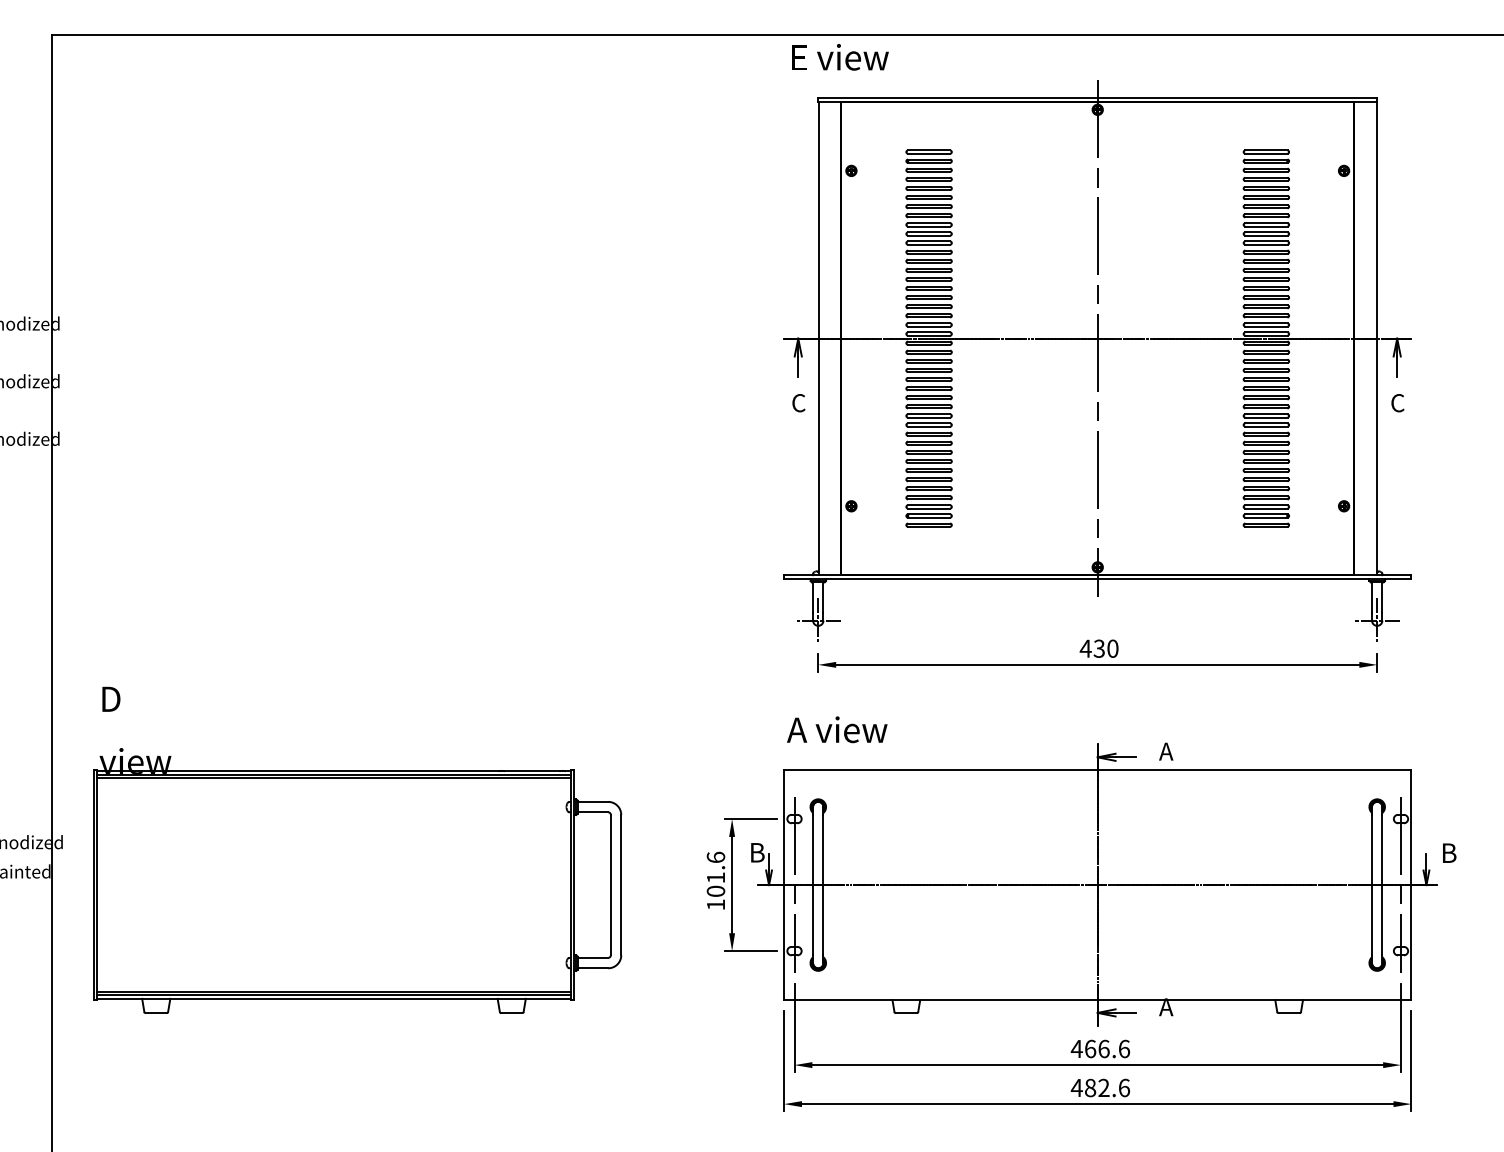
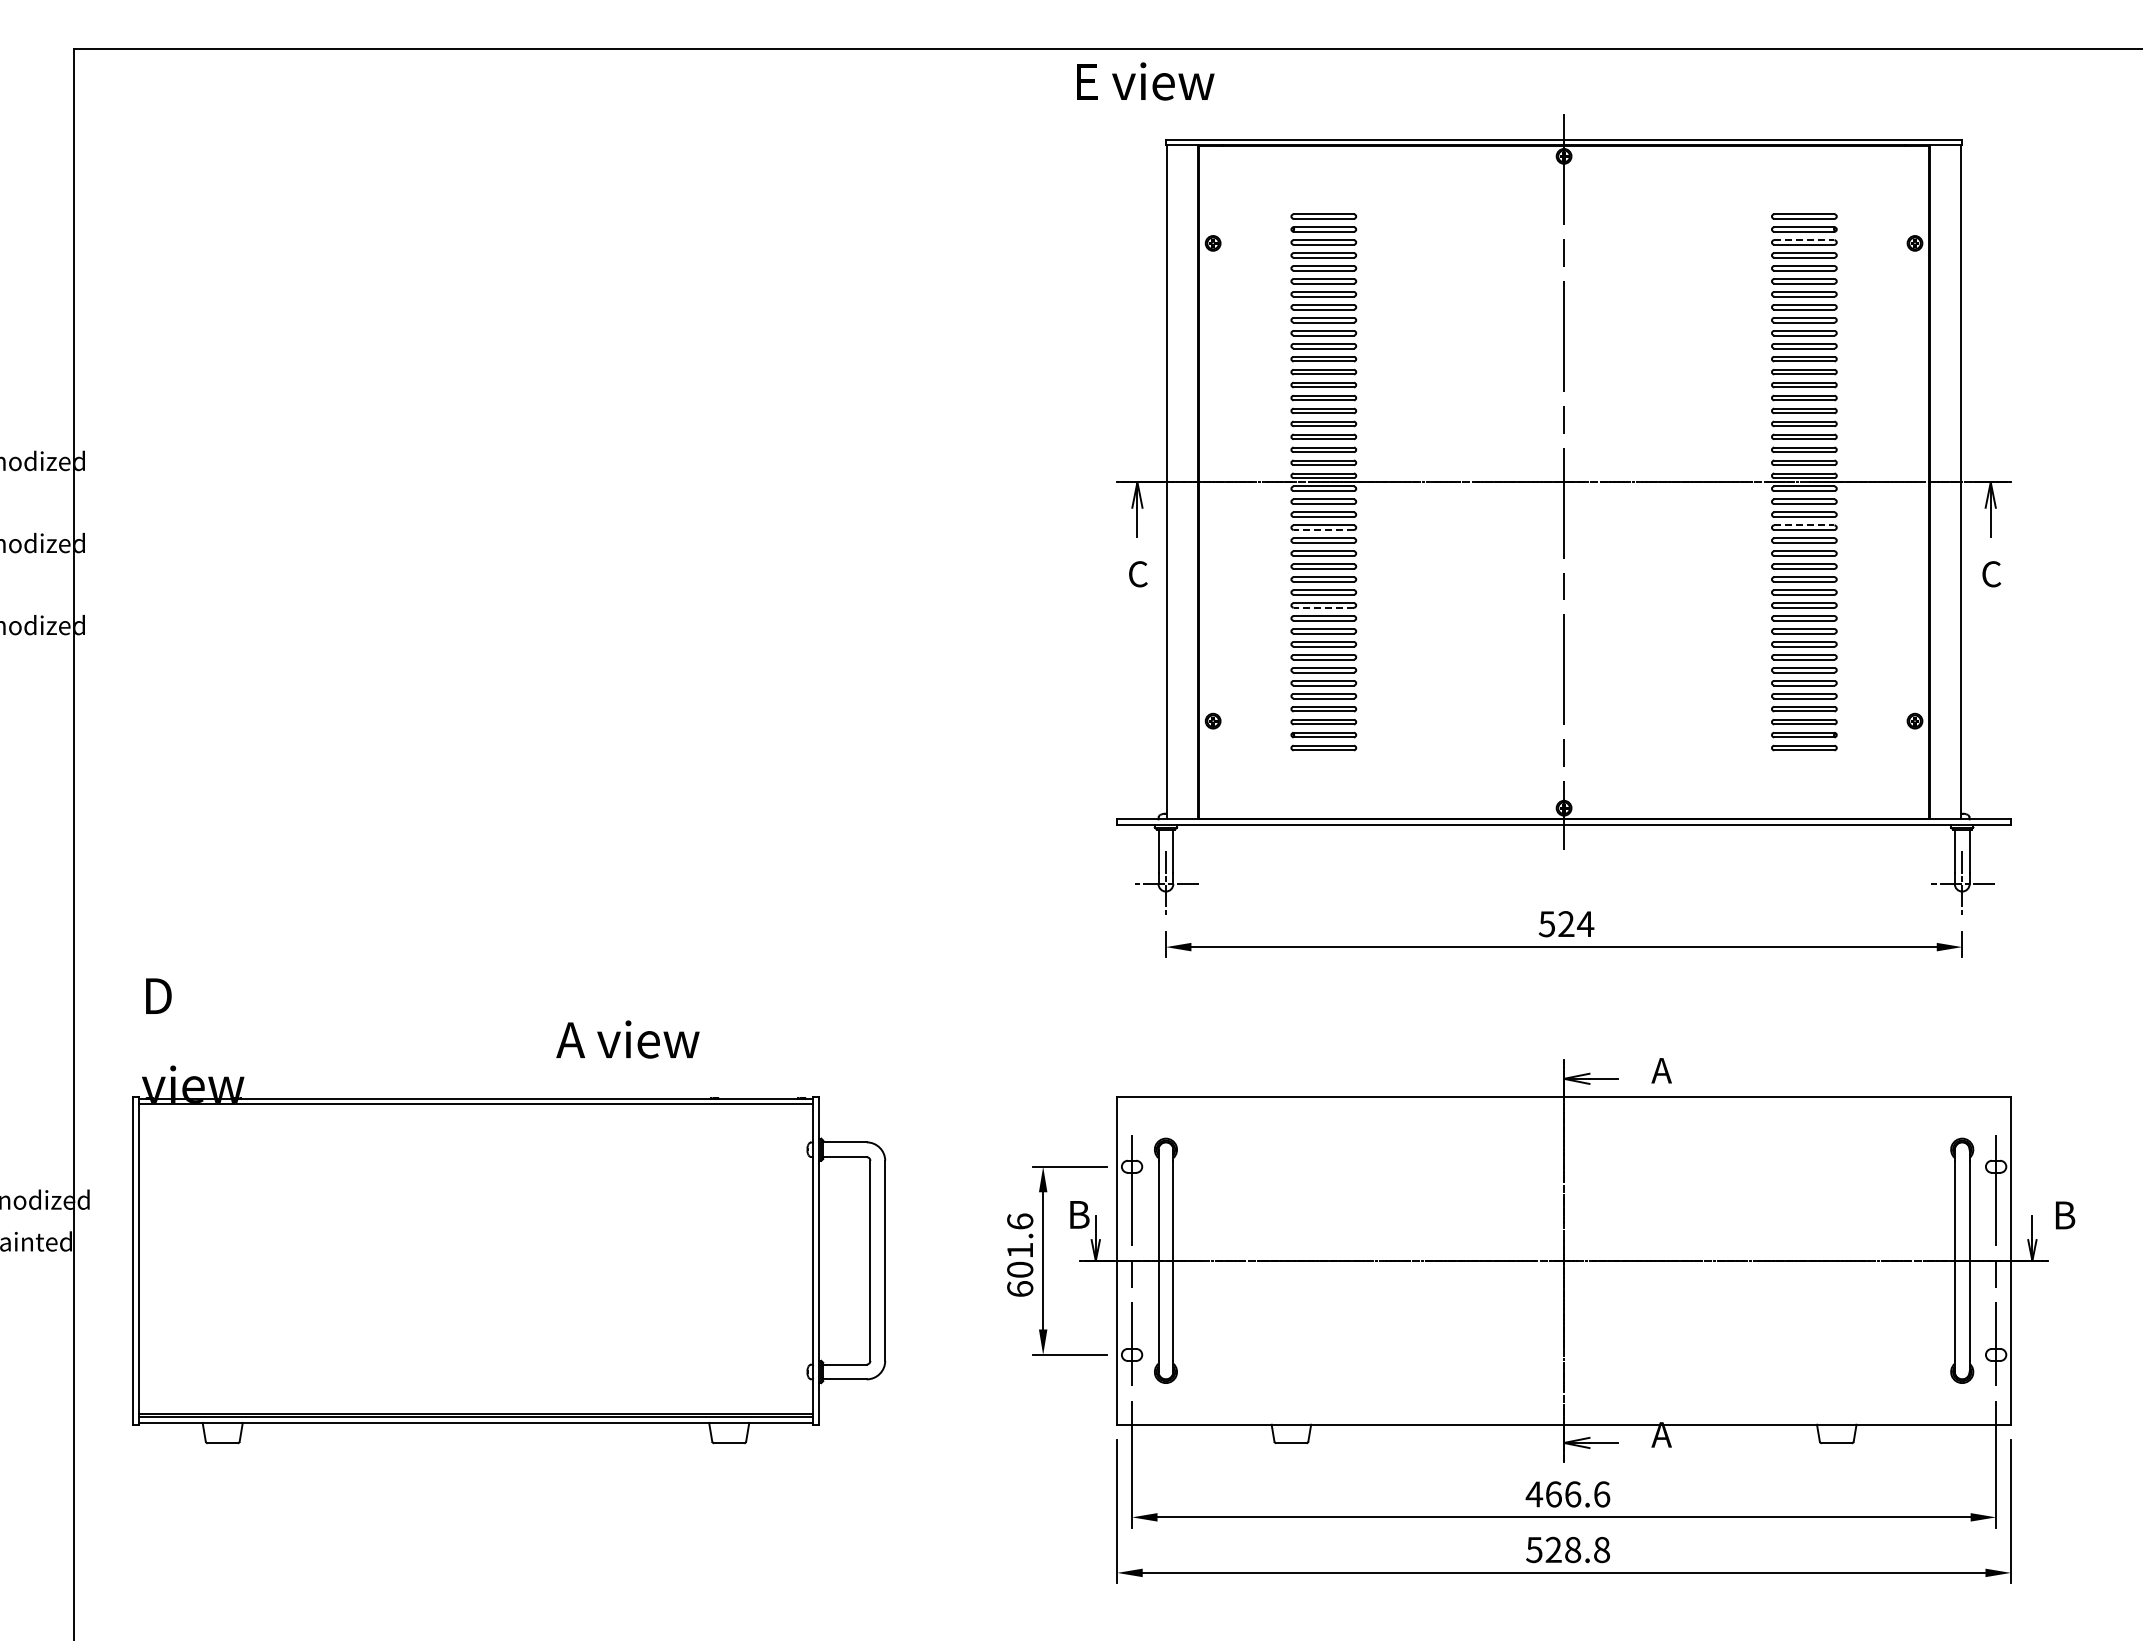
text: (840, 57) -> (1145, 81), moved
line: (1266, 168) -> (1804, 240), solid -> dashed
line: (1266, 368) -> (1804, 525), solid -> dashed
line: (928, 371) -> (1323, 529), solid -> dashed
line: (928, 426) -> (1323, 607), solid -> dashed
text: (1099, 648) -> (1566, 924), 430 -> 524
text: (836, 729) -> (627, 1039), moved
line: (333, 778) -> (475, 1108), removed
text: (716, 904) -> (1020, 1288), 101.6 -> 601.6
text: (1100, 1087) -> (1567, 1549), 482.6 -> 528.8

